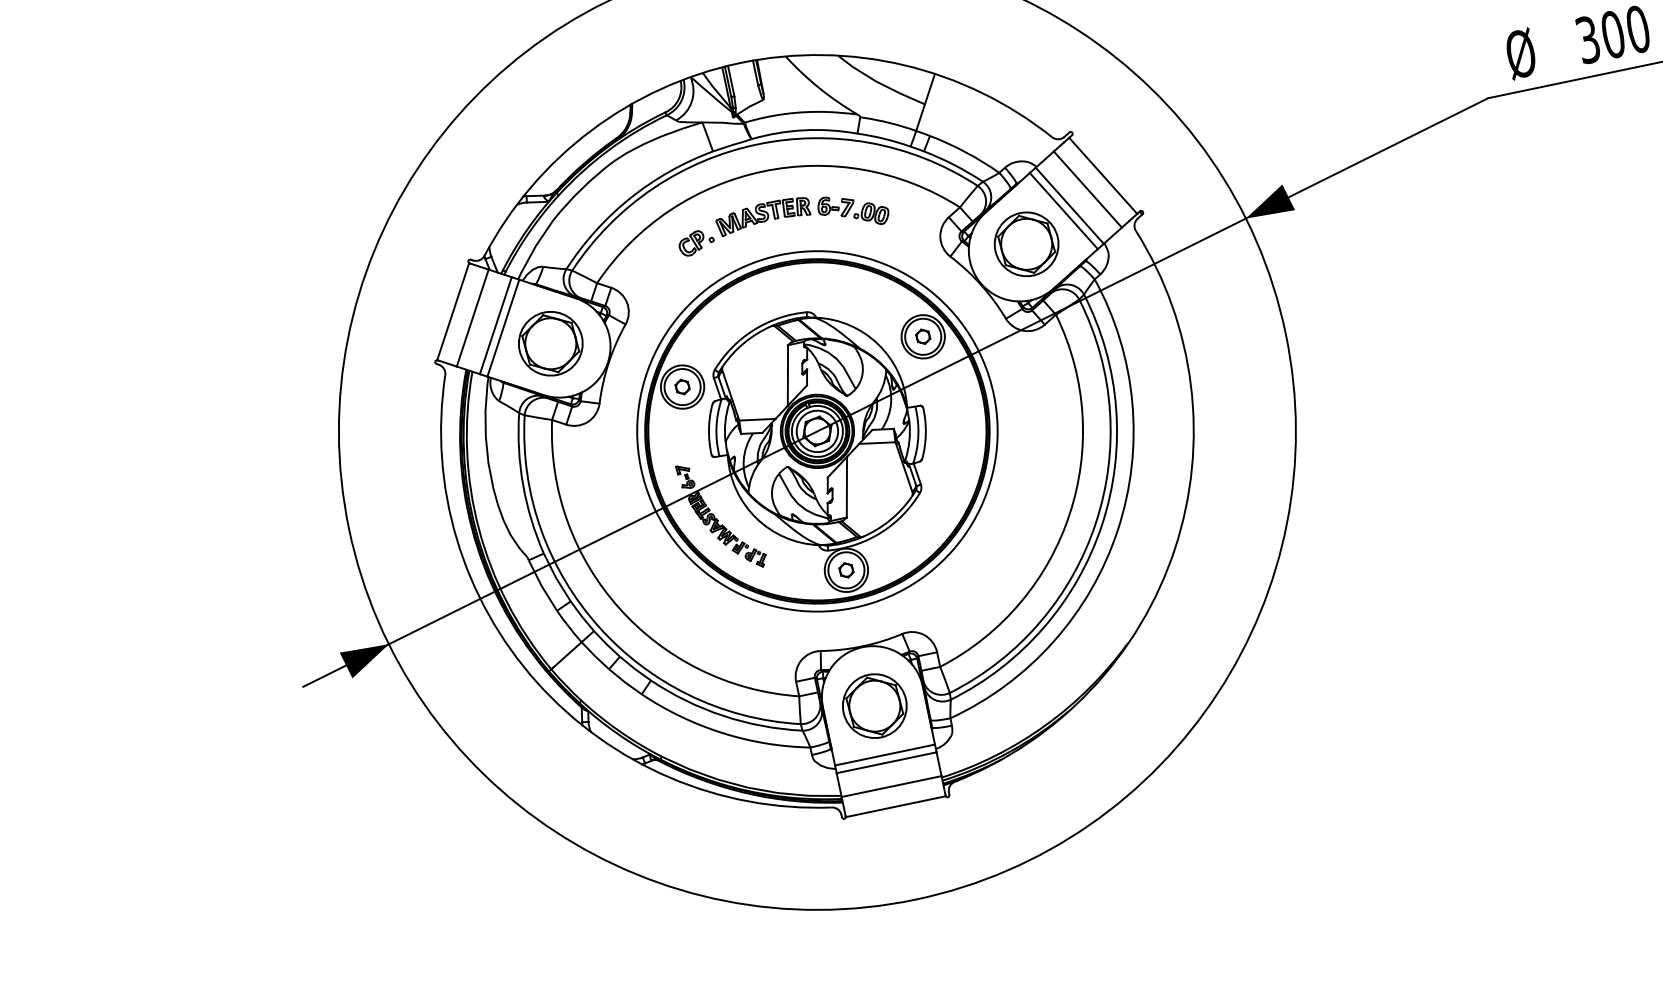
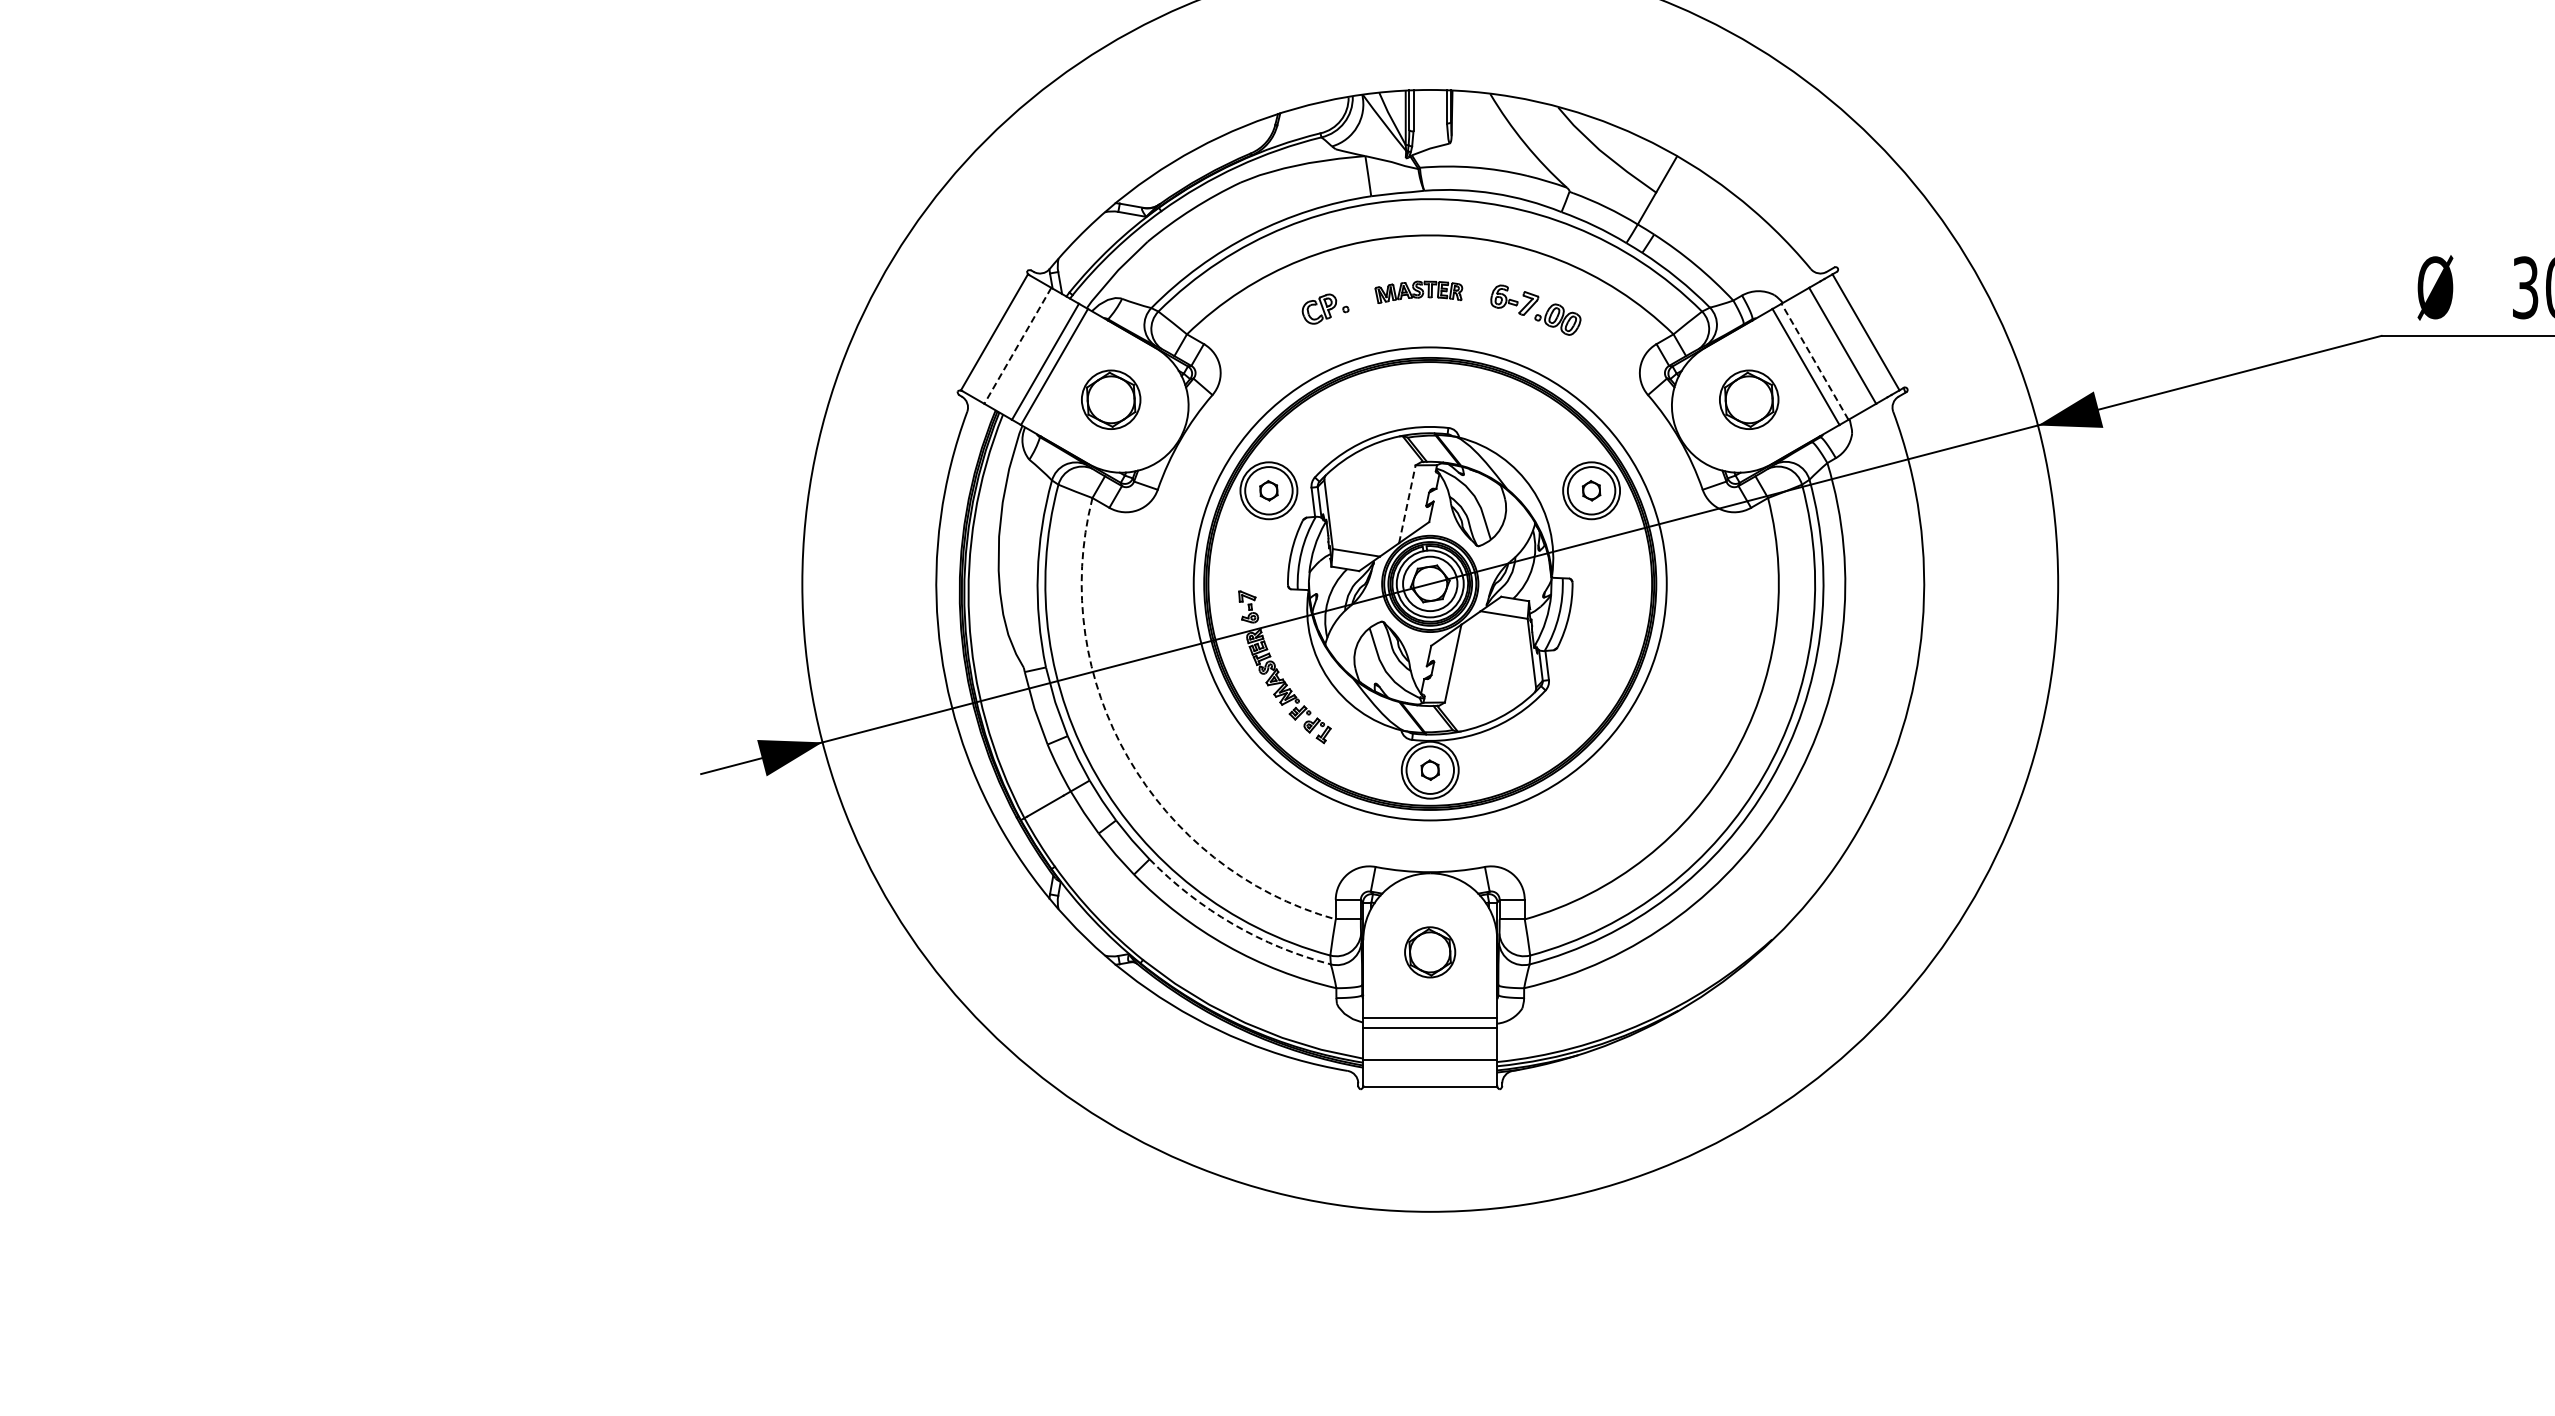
line: (1070, 205) -> (1815, 361), solid -> dashed
part: (763, 215) -> (1418, 292), size x0.7
part: (1026, 244) -> (1748, 399), size x0.7
line: (472, 317) -> (1017, 345), solid -> dashed
part: (550, 343) -> (1110, 399), size x0.7
line: (788, 375) -> (1407, 504), solid -> dashed
arc: (619, 608) -> (1128, 758), solid -> dashed
part: (874, 706) -> (1429, 952), size x0.6
arc: (723, 716) -> (1233, 924), solid -> dashed

